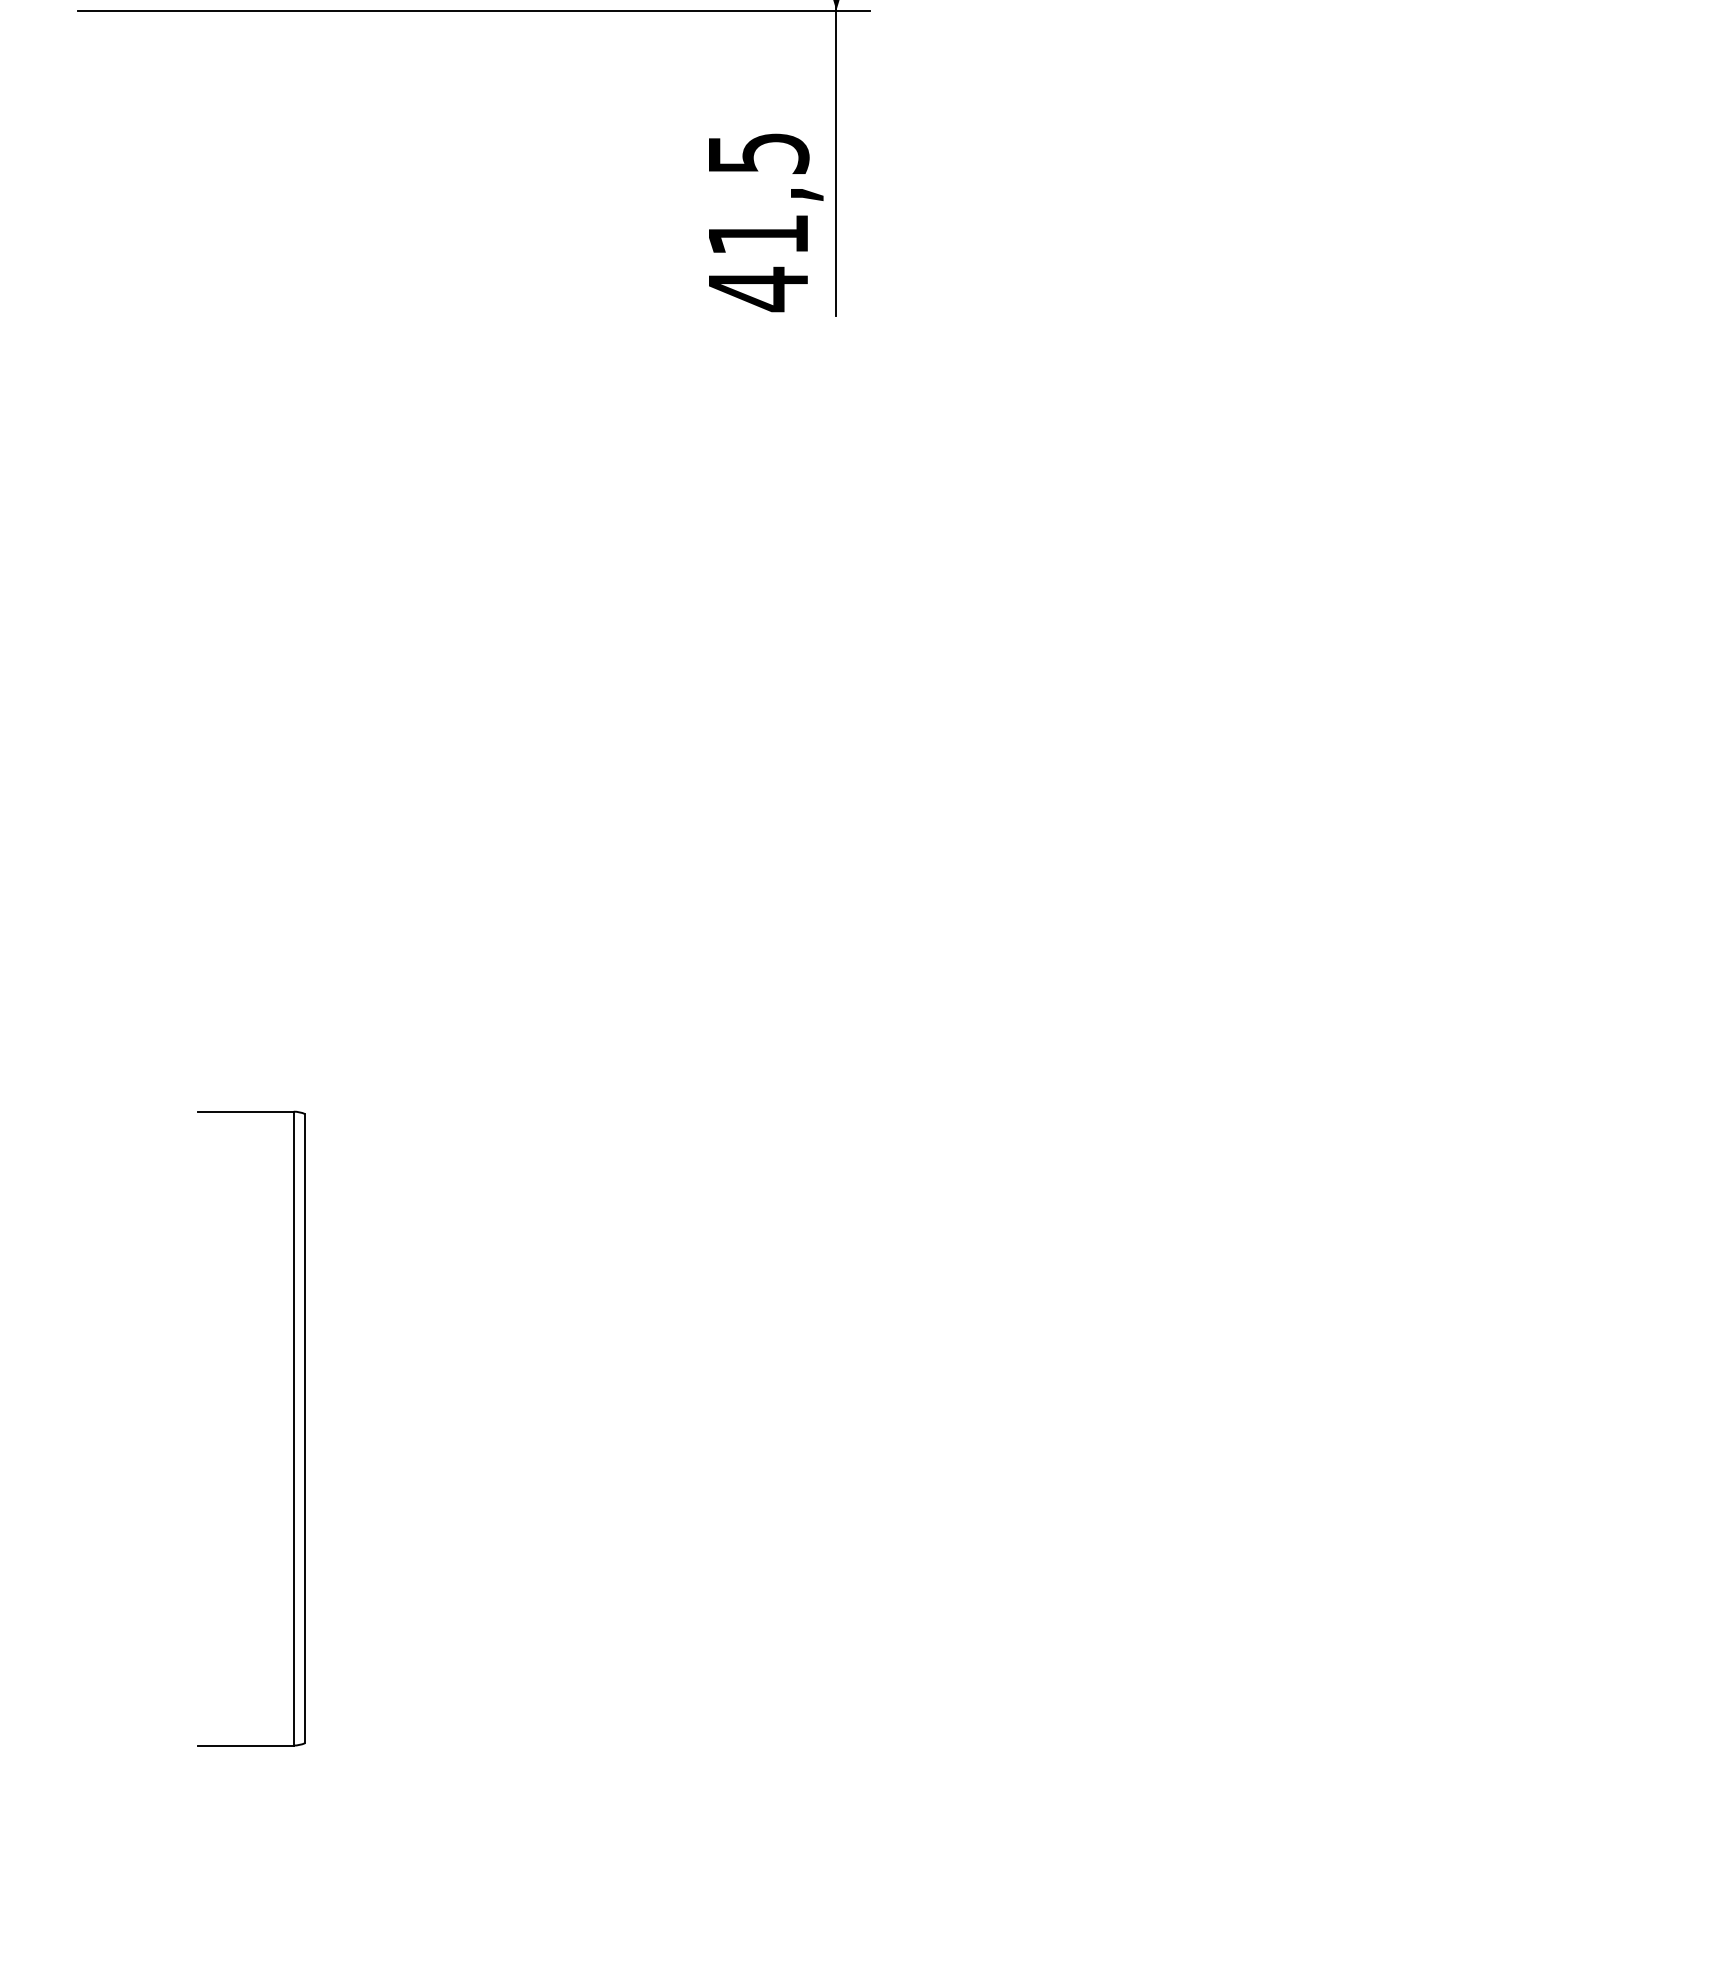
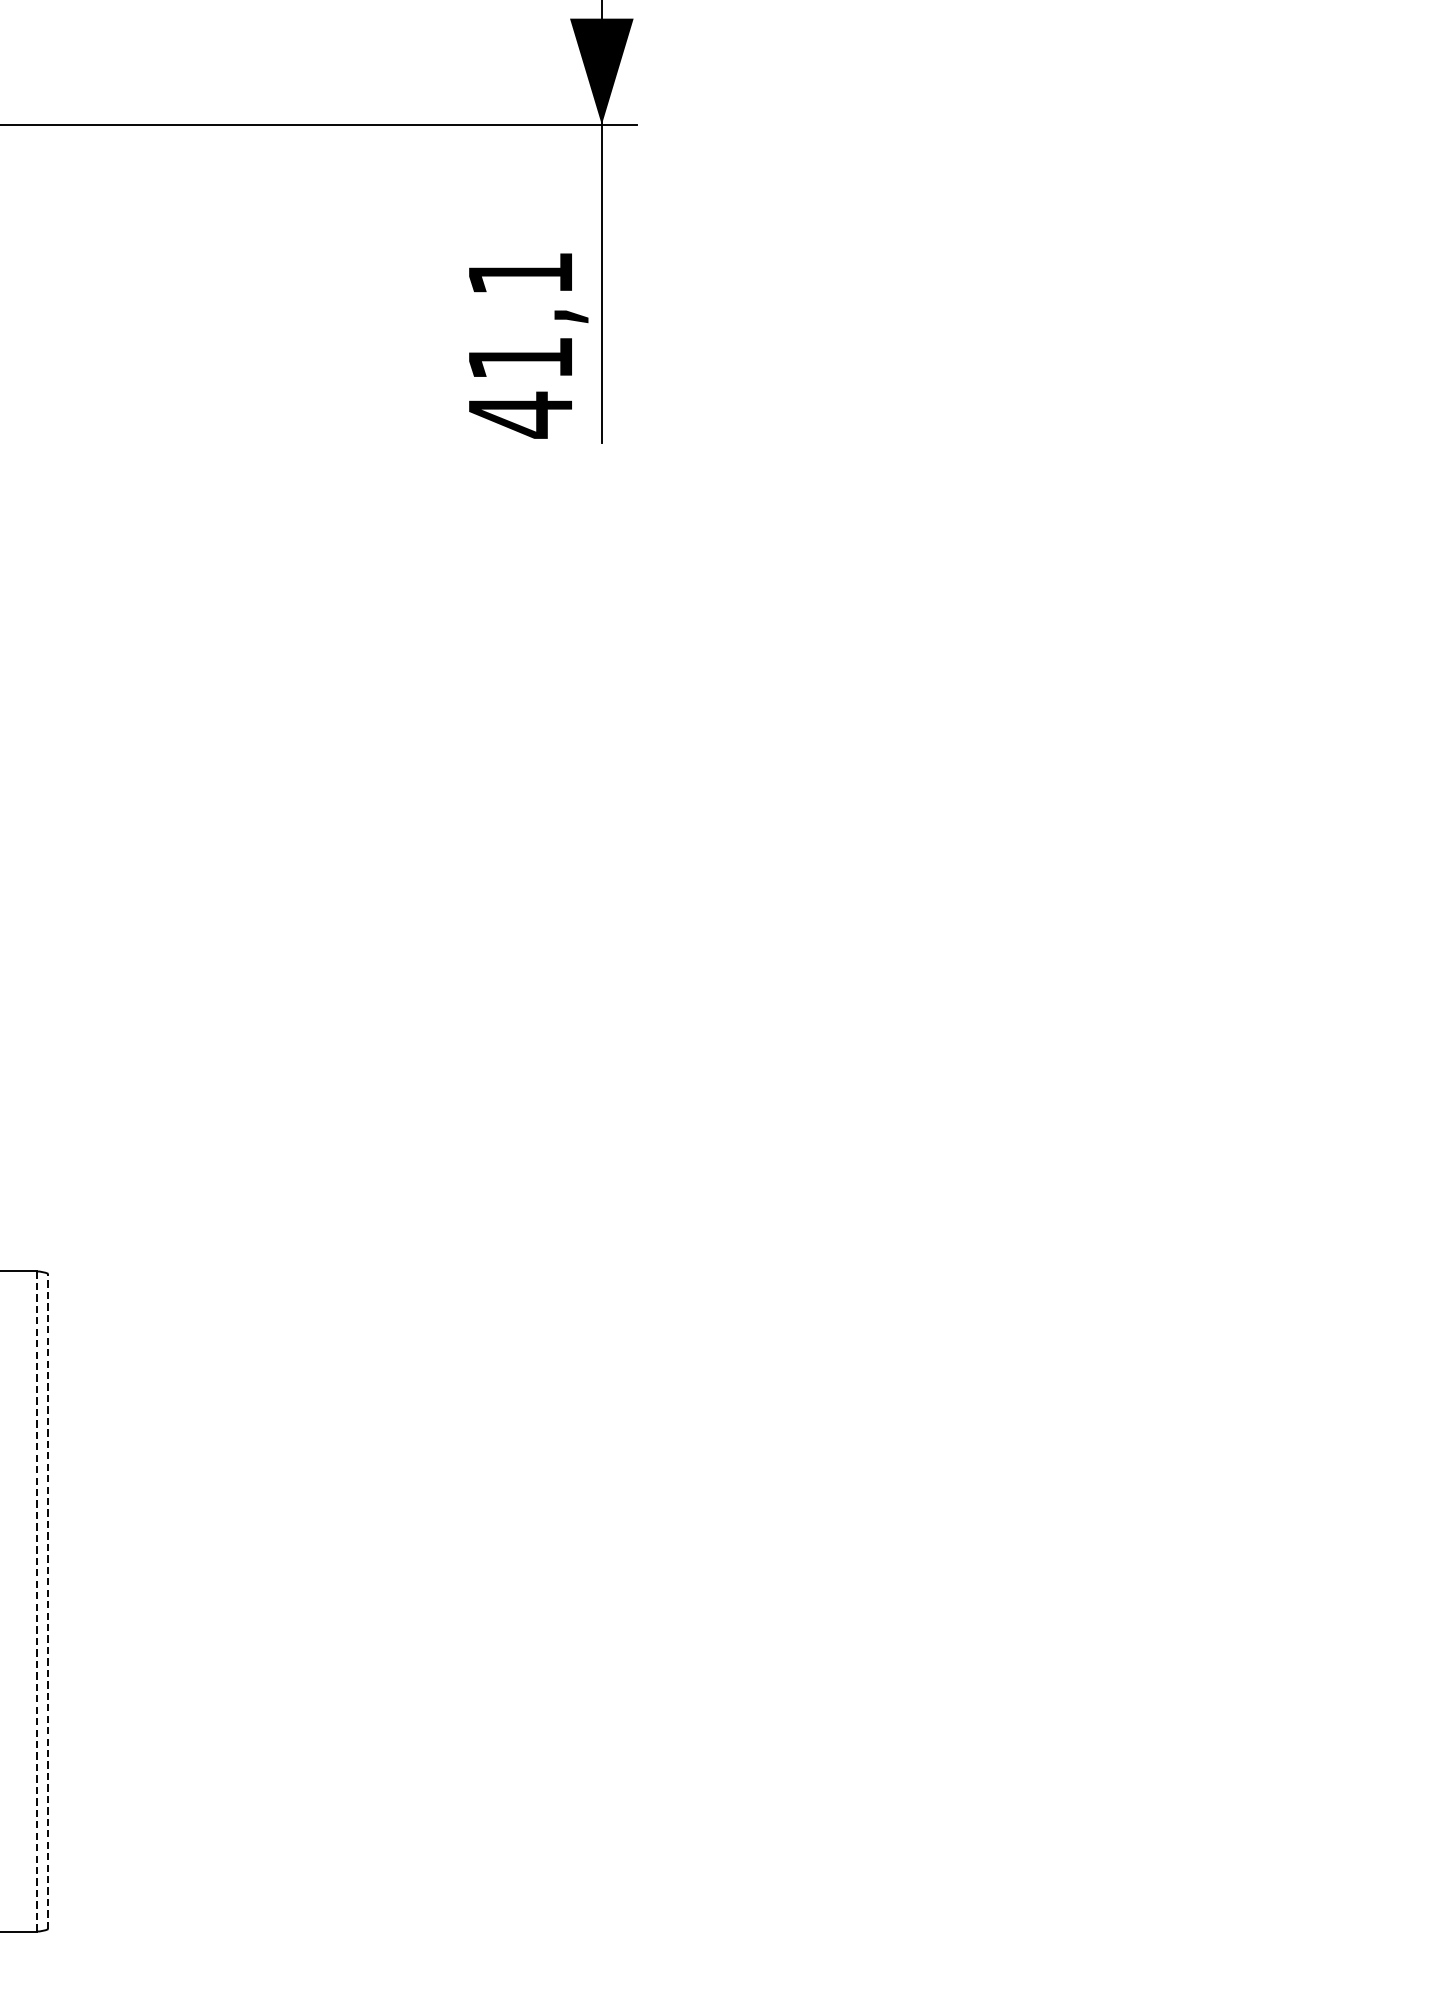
text: (759, 153) -> (521, 273), 41,5 -> 41,1
line: (293, 1428) -> (36, 1601), solid -> dashed
line: (305, 1428) -> (48, 1601), solid -> dashed

